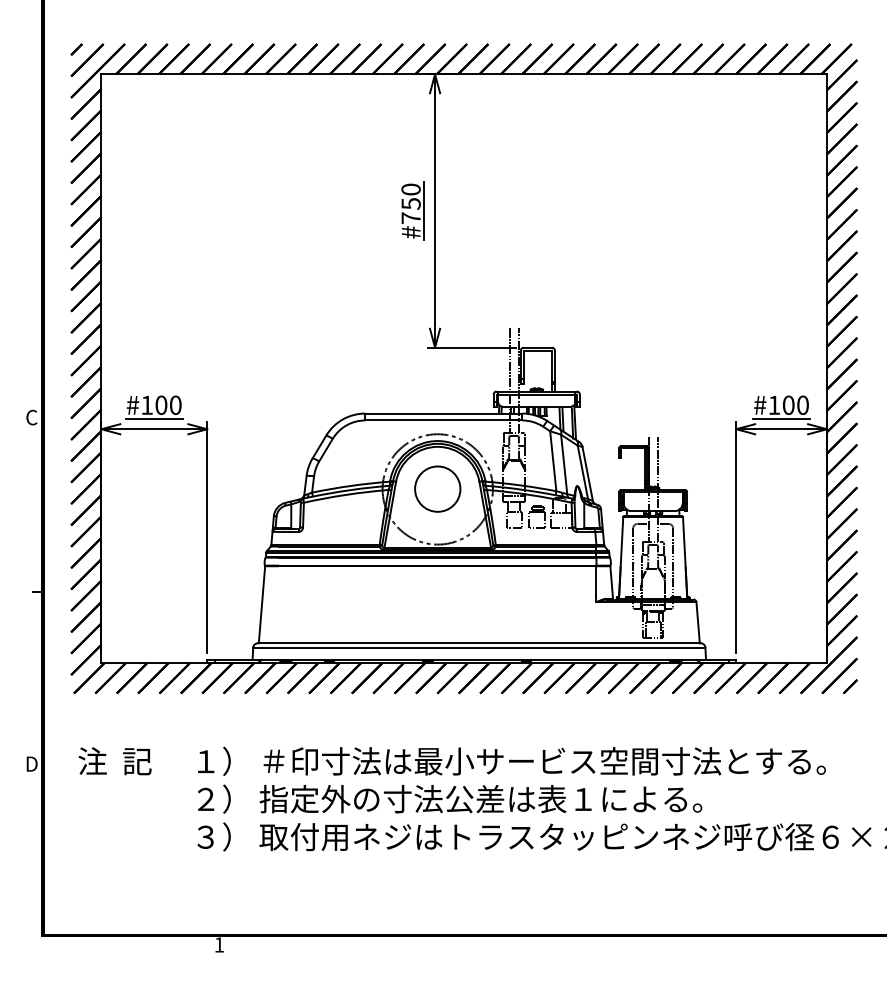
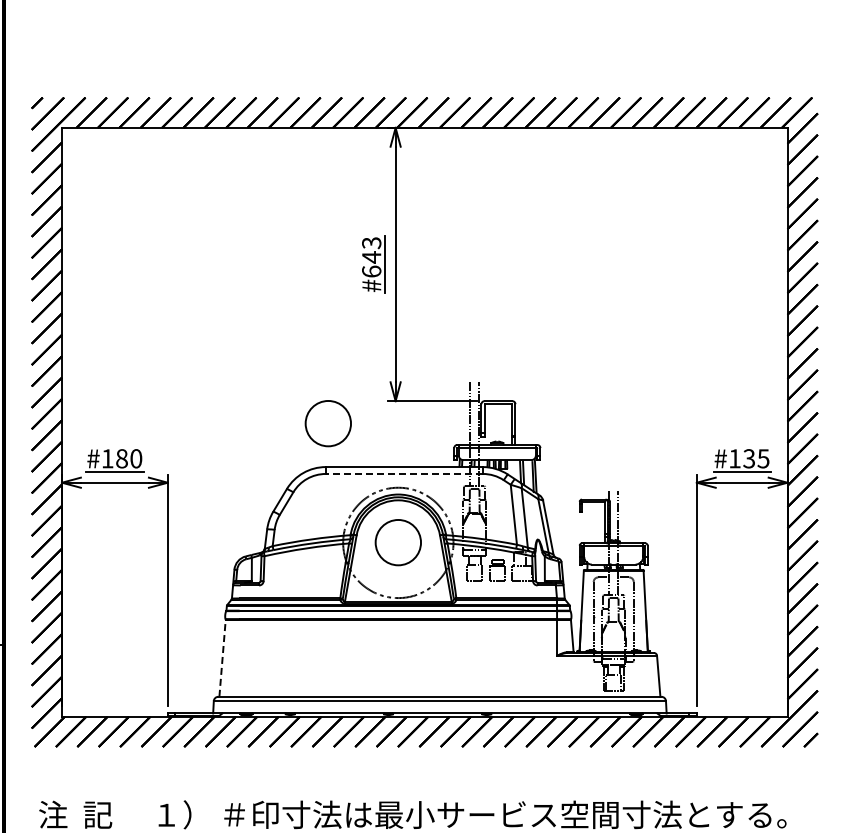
text: (410, 203) -> (371, 256), #750 -> #643
circle: (367, 369) -> (328, 422), added
text: (795, 404) -> (756, 457), #100 -> #135
text: (161, 405) -> (122, 458), #100 -> #180
line: (443, 420) -> (404, 473), solid -> dashed
line: (261, 604) -> (222, 657), solid -> dashed

